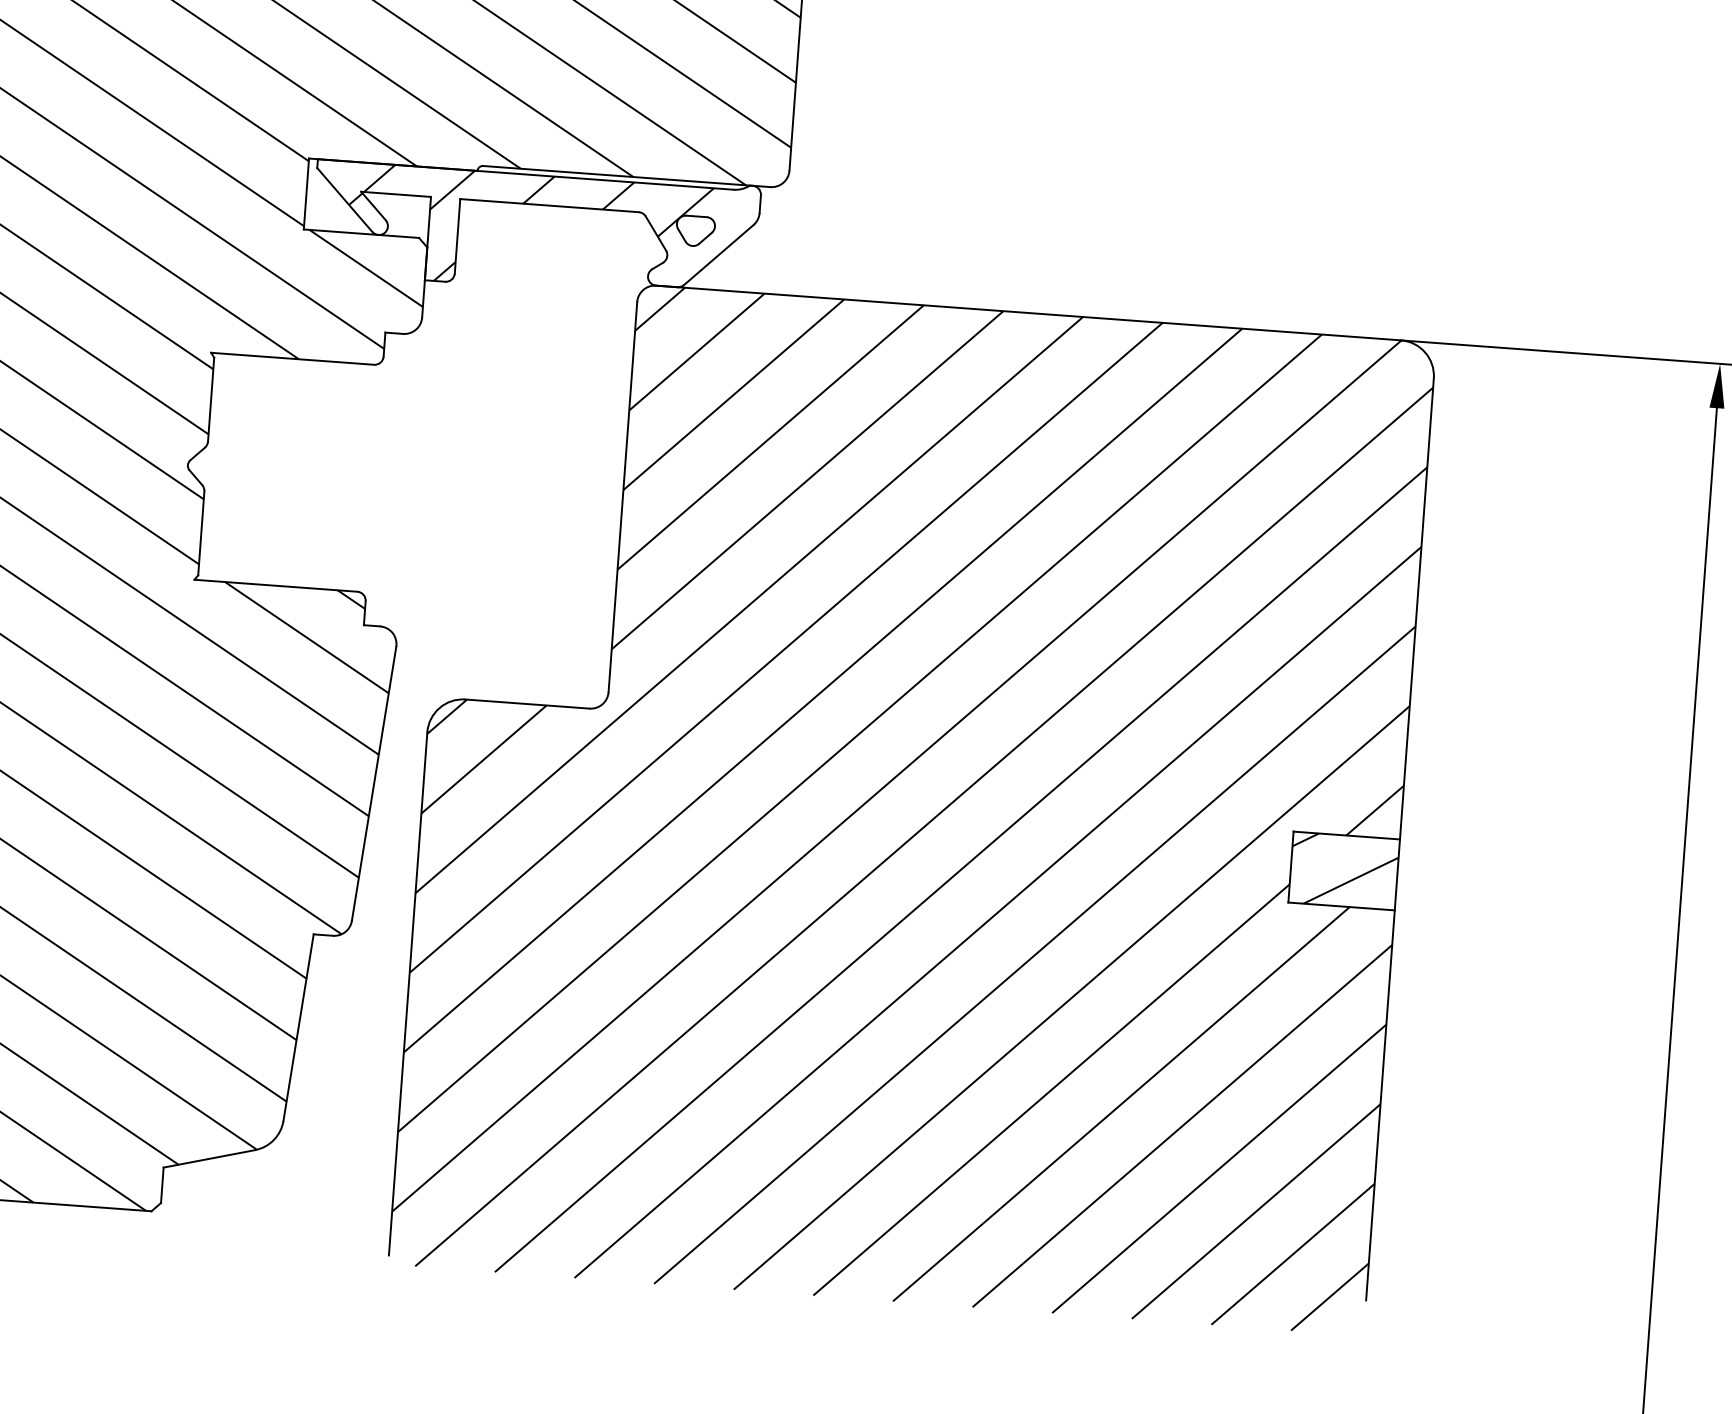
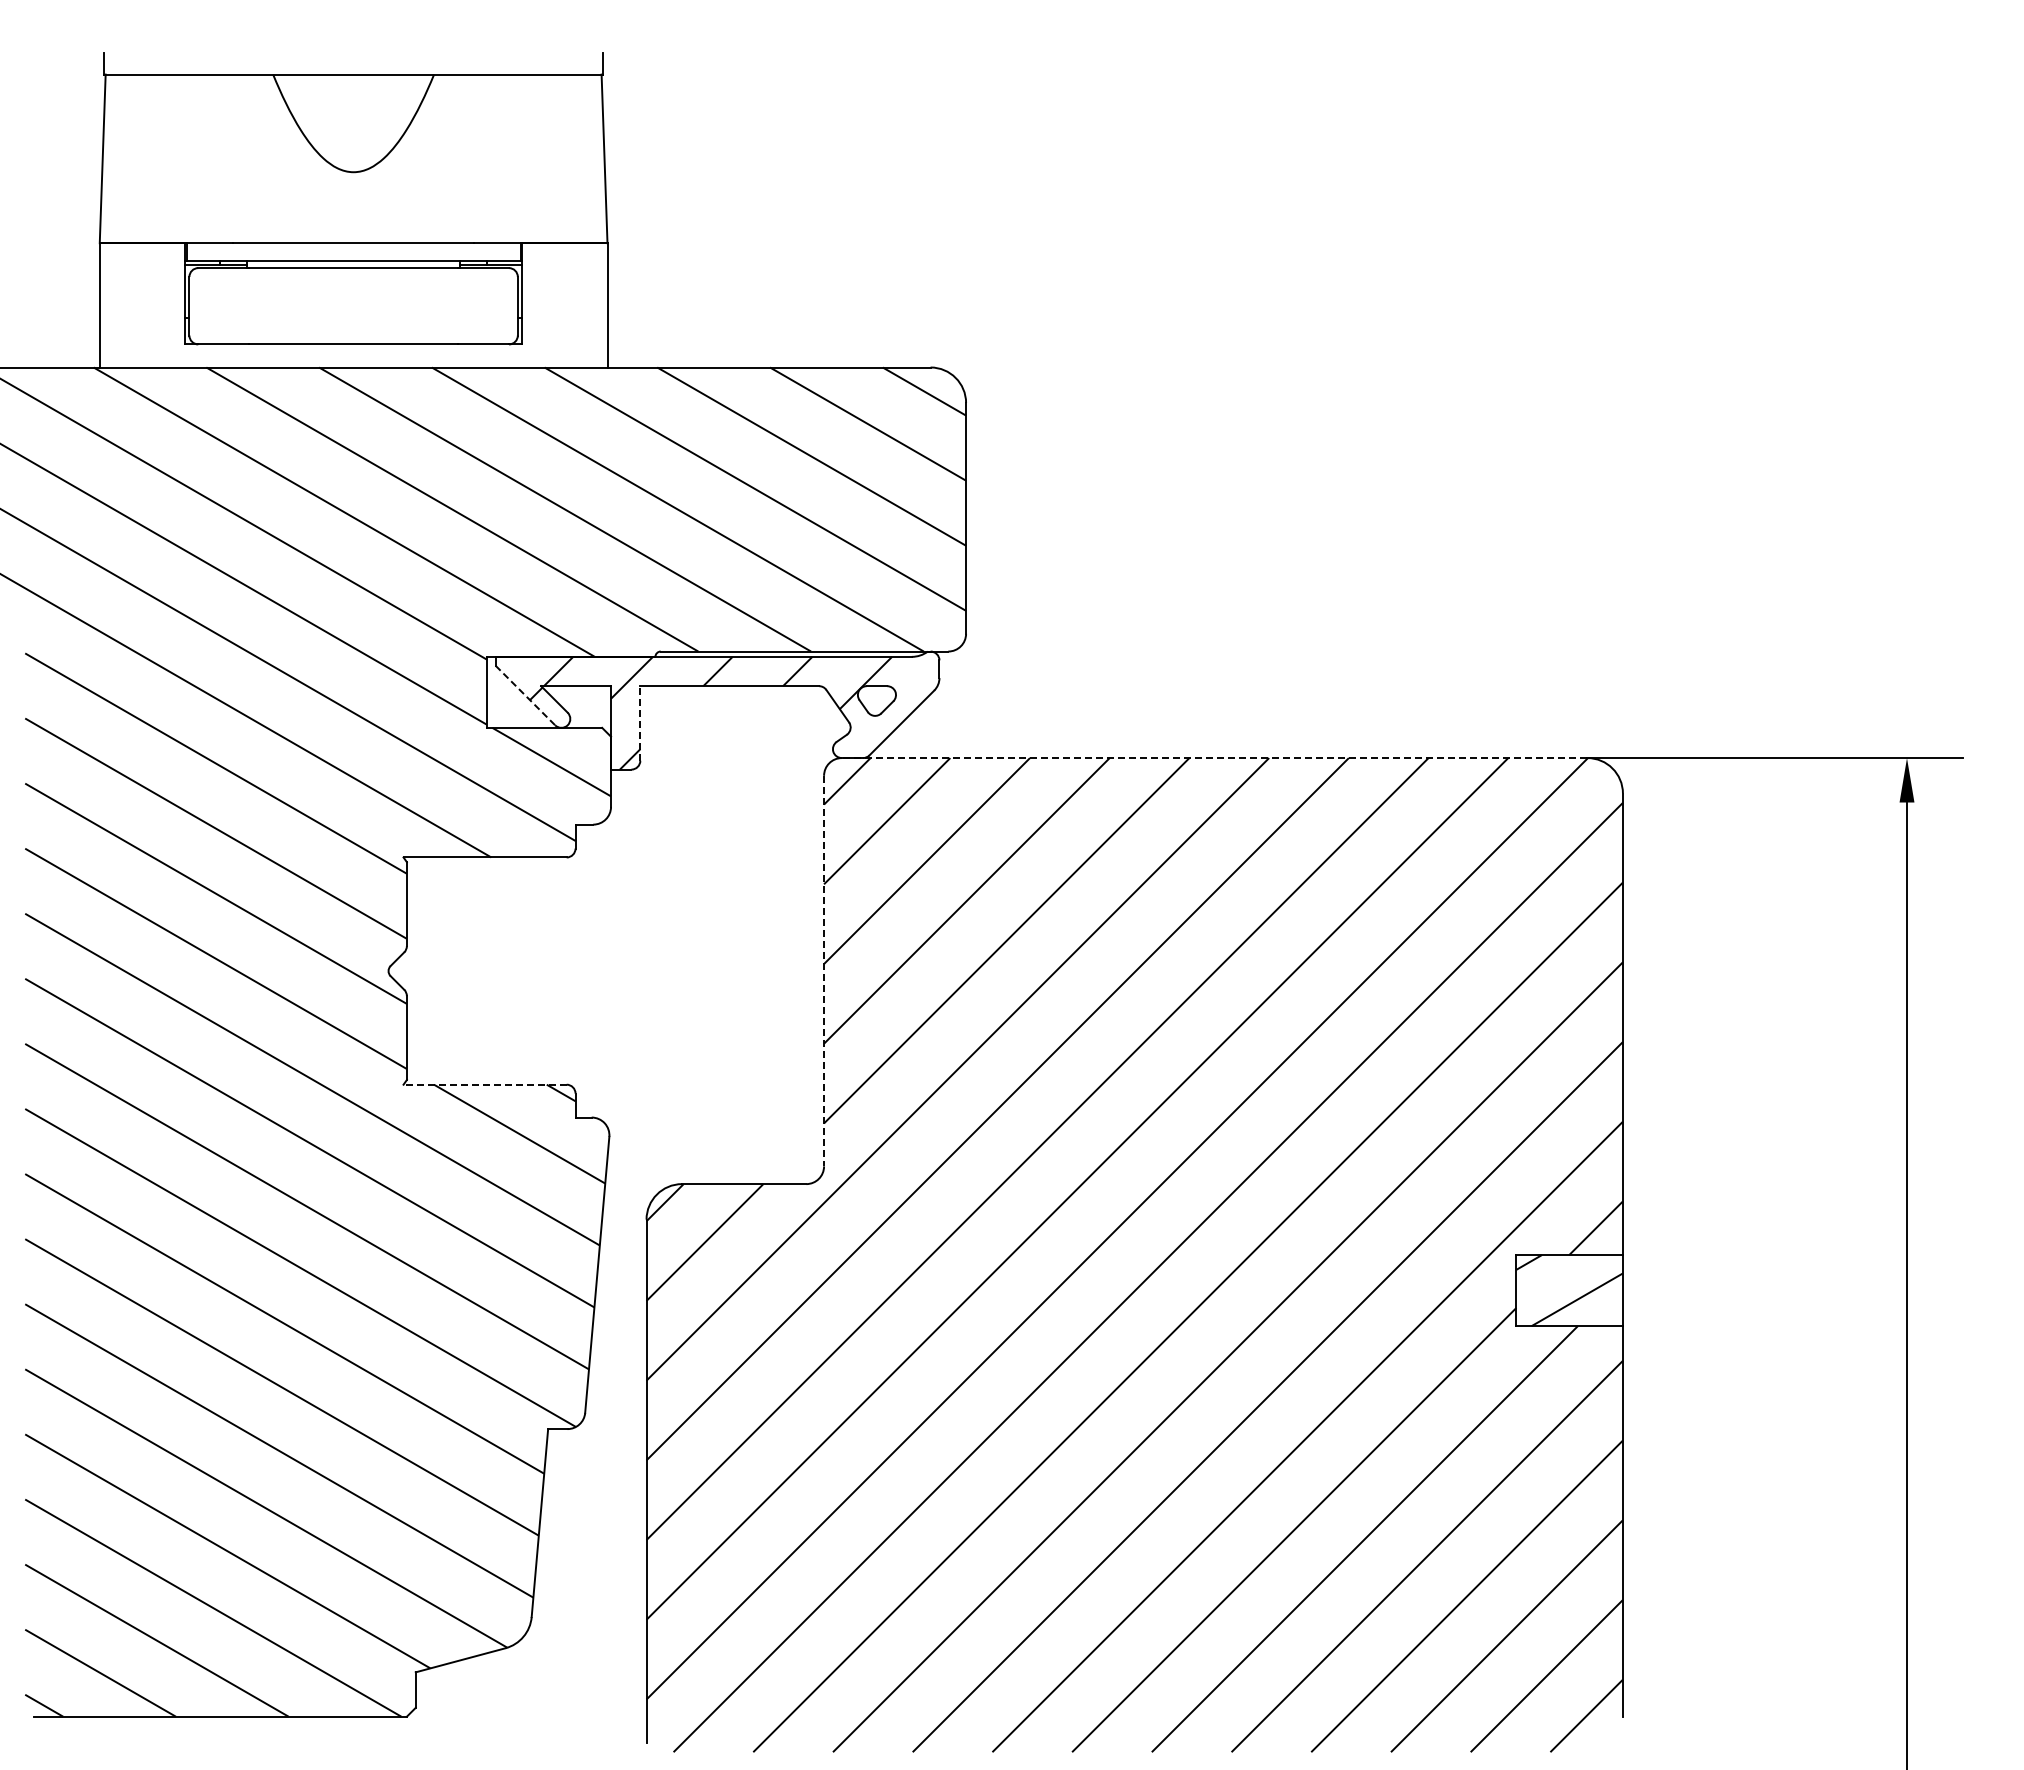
line: (344, 199) -> (525, 695), solid -> dashed
line: (457, 235) -> (640, 722), solid -> dashed
line: (1028, 313) -> (1214, 758), solid -> dashed
line: (623, 497) -> (824, 971), solid -> dashed
line: (276, 585) -> (485, 1084), solid -> dashed

